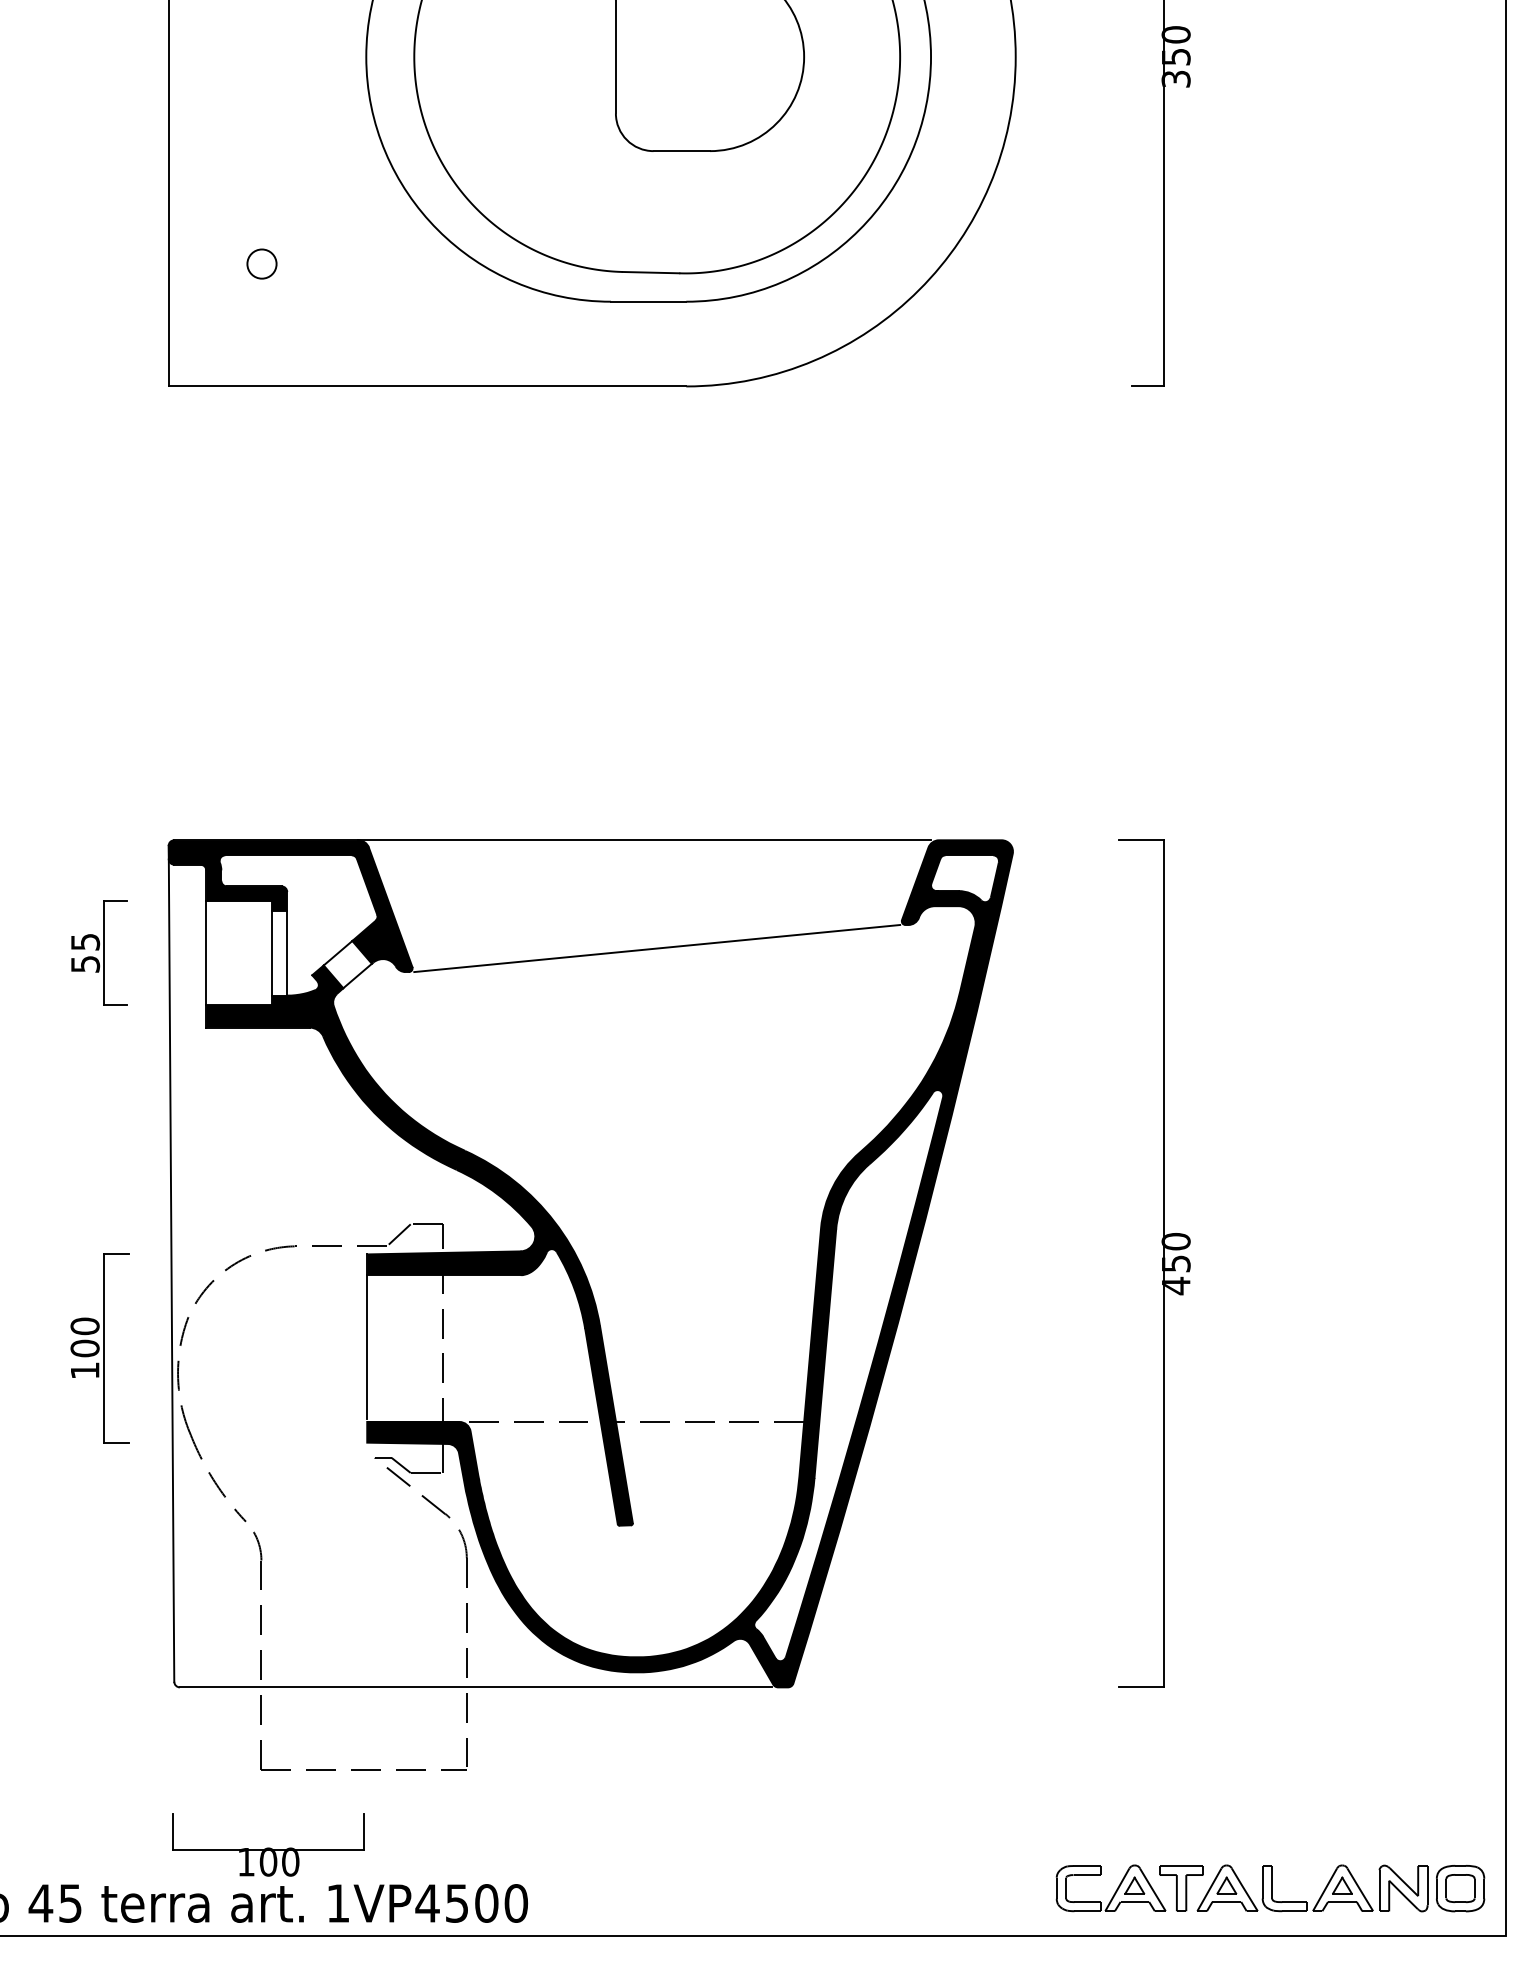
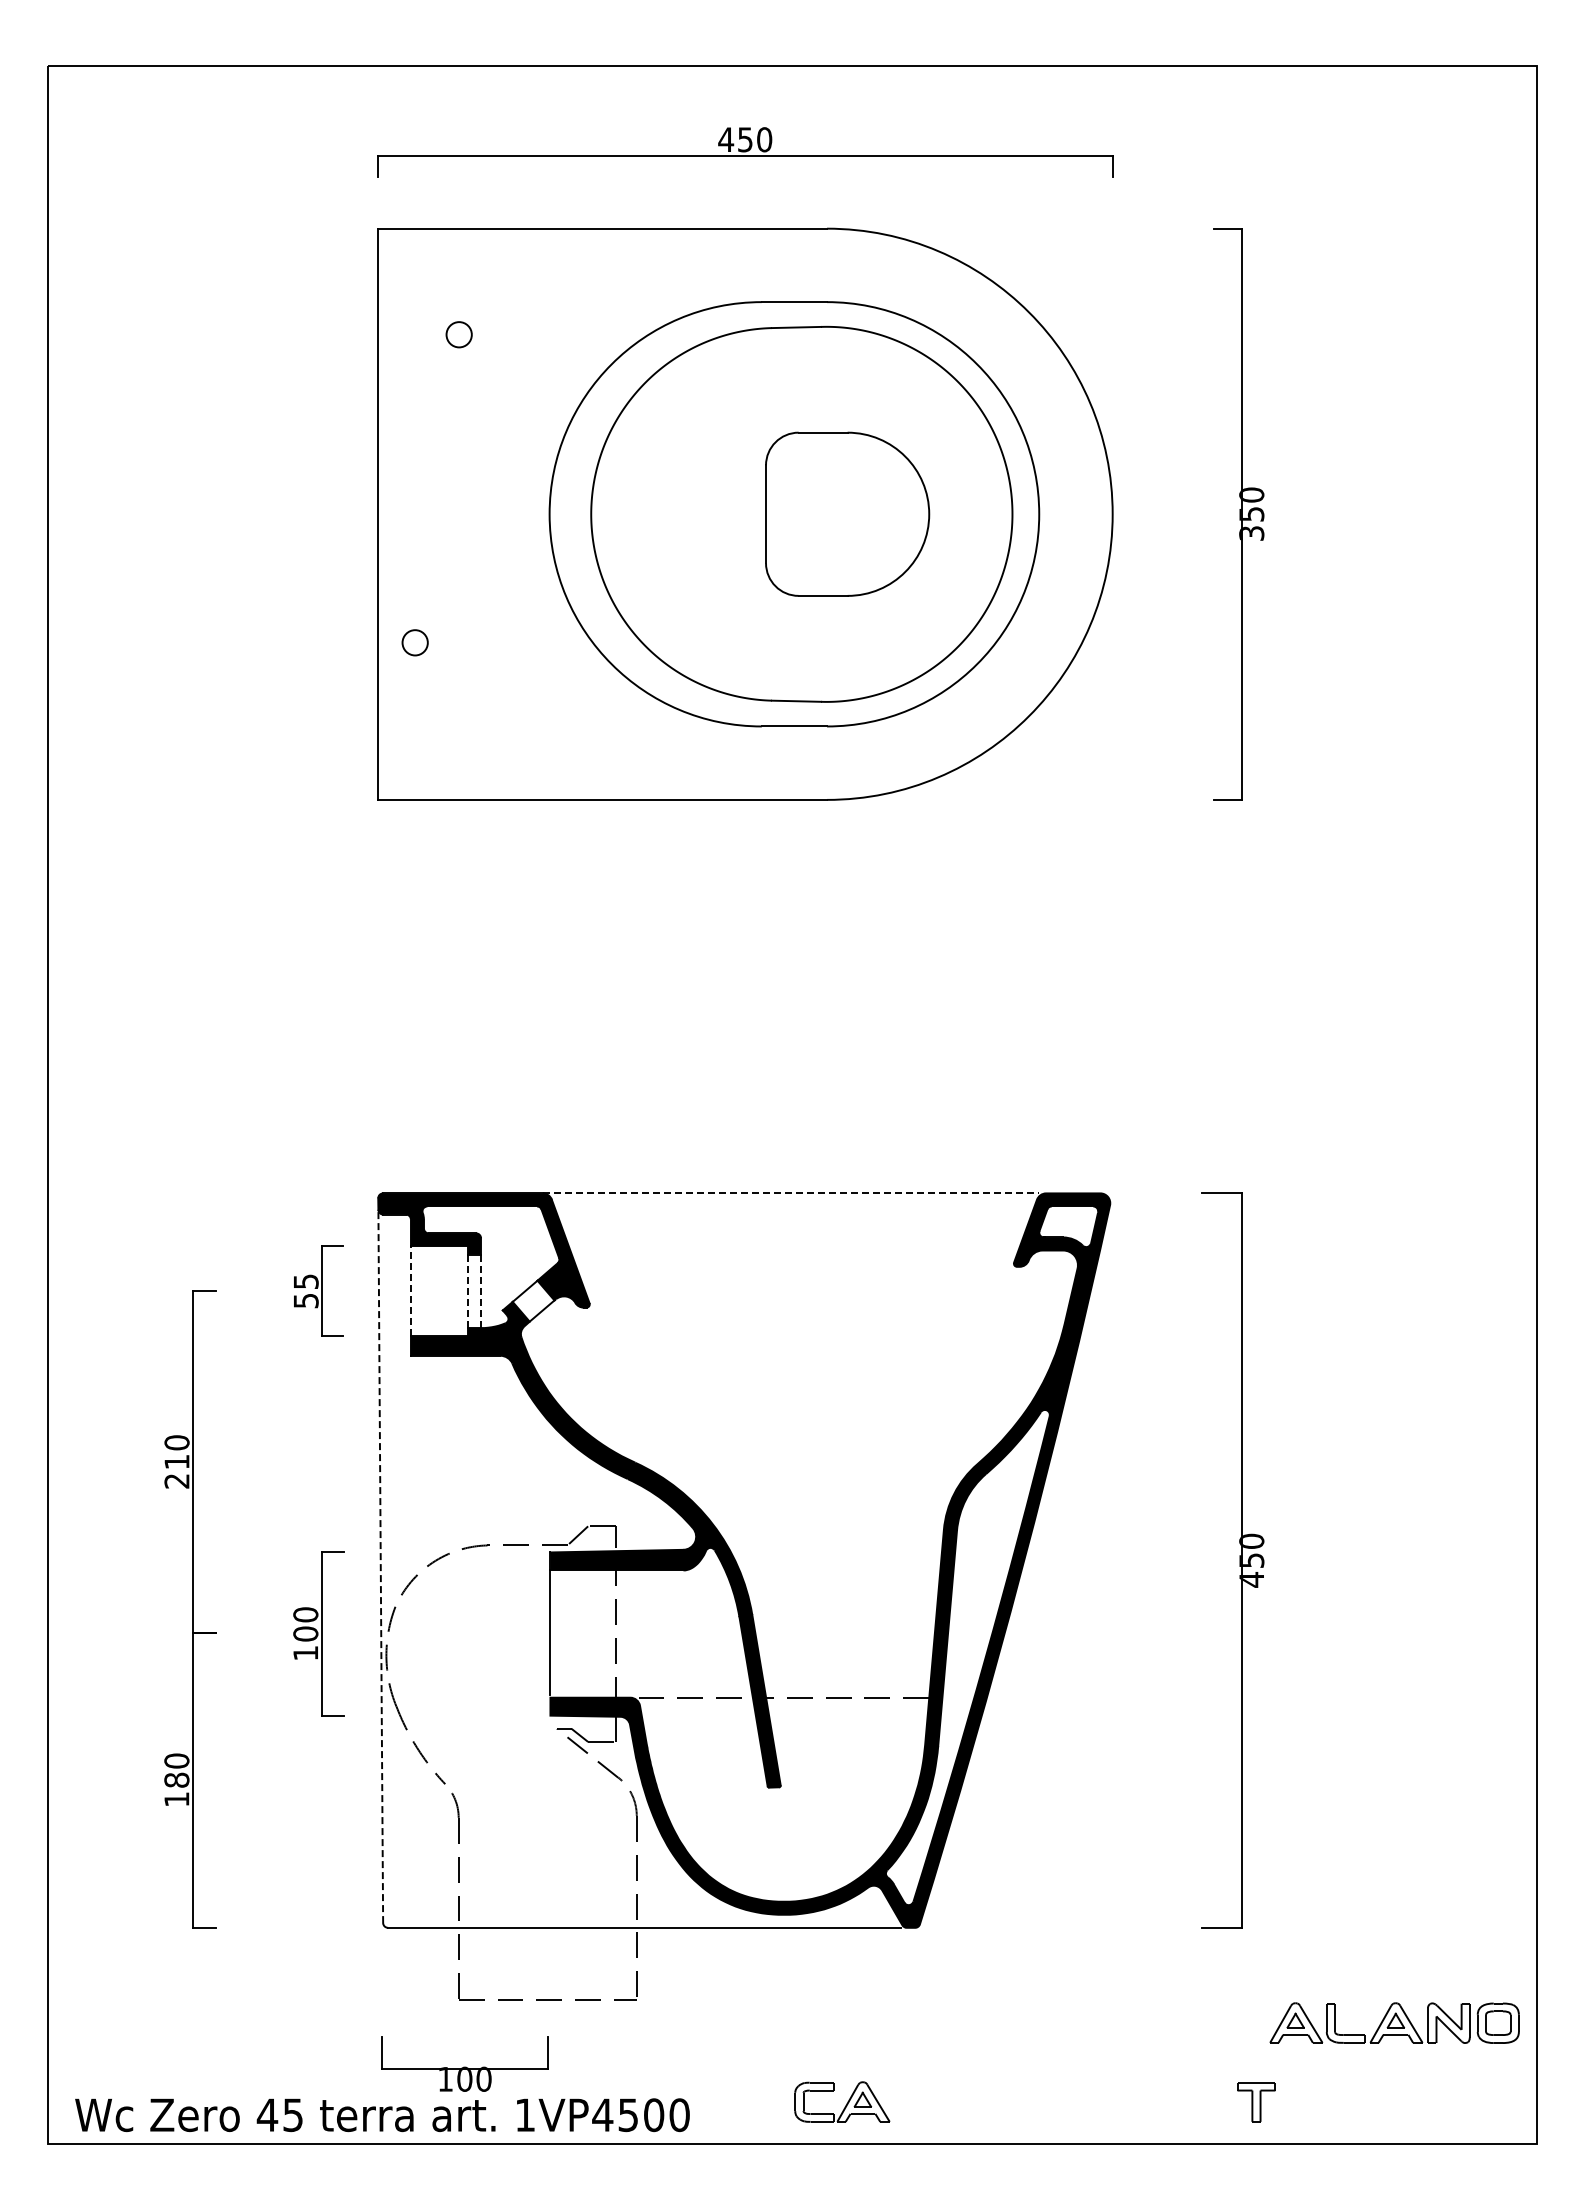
circle: (261, 263) -> (414, 642), moved
line: (645, 840) -> (791, 1193), solid -> dashed
line: (656, 947) -> (801, 1286), removed
line: (205, 953) -> (410, 1291), solid -> dashed
line: (272, 953) -> (468, 1291), solid -> dashed
line: (287, 953) -> (481, 1291), solid -> dashed
line: (171, 1270) -> (380, 1566), solid -> dashed
part: (1111, 1887) -> (842, 2101), moved
part: (1340, 1887) -> (1394, 2022), moved

